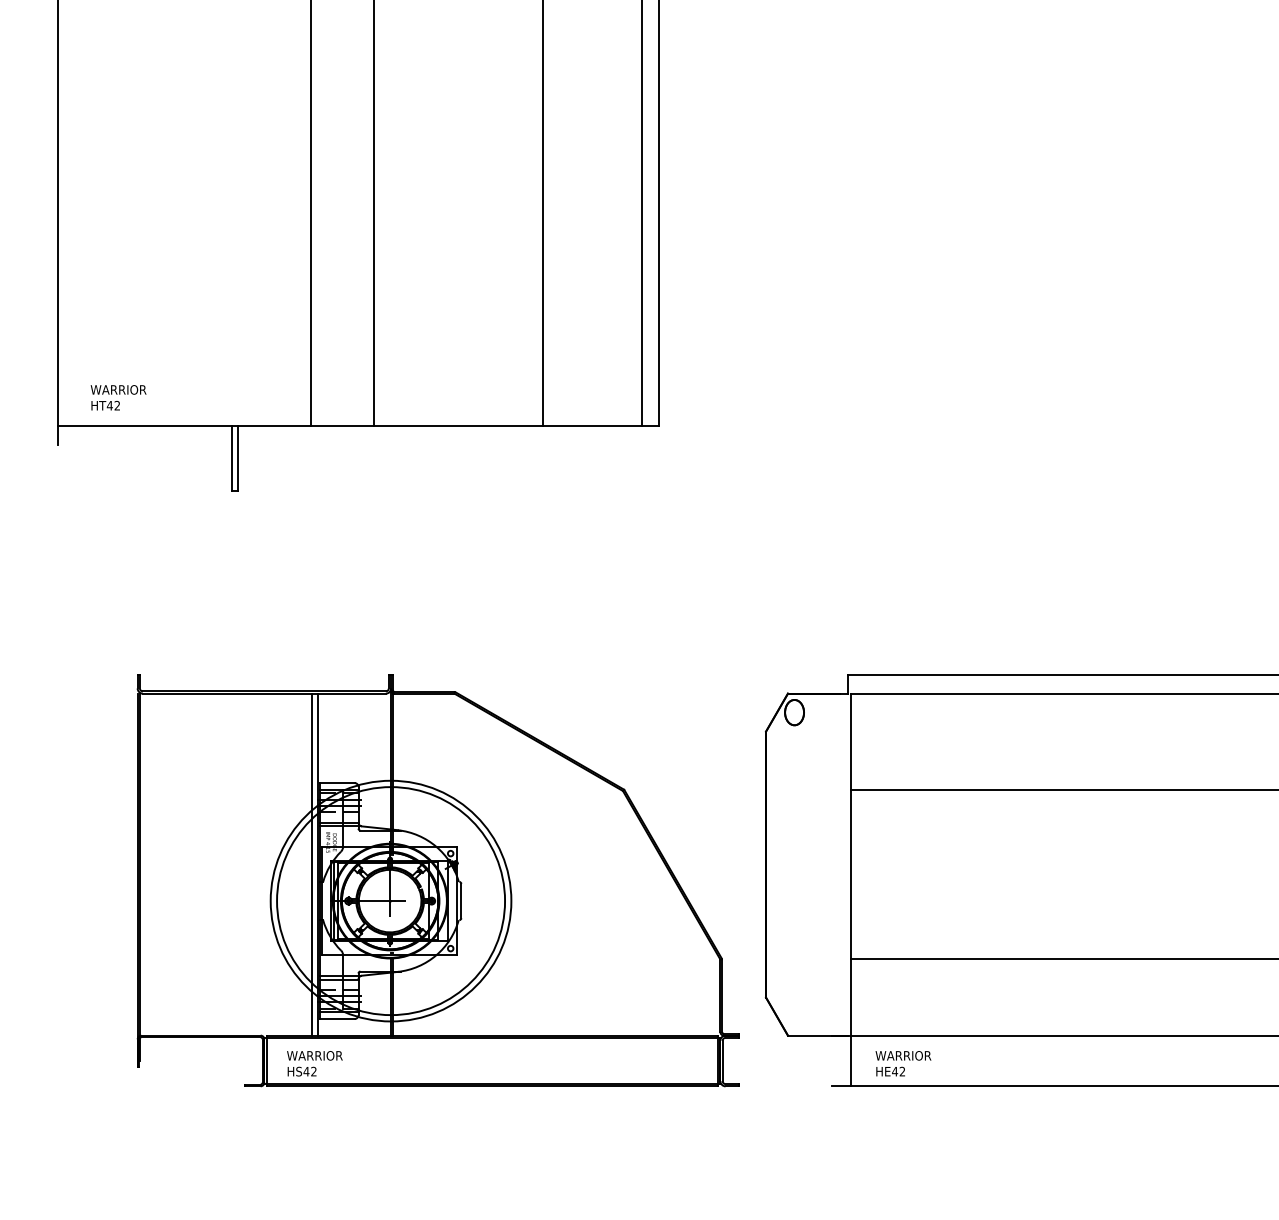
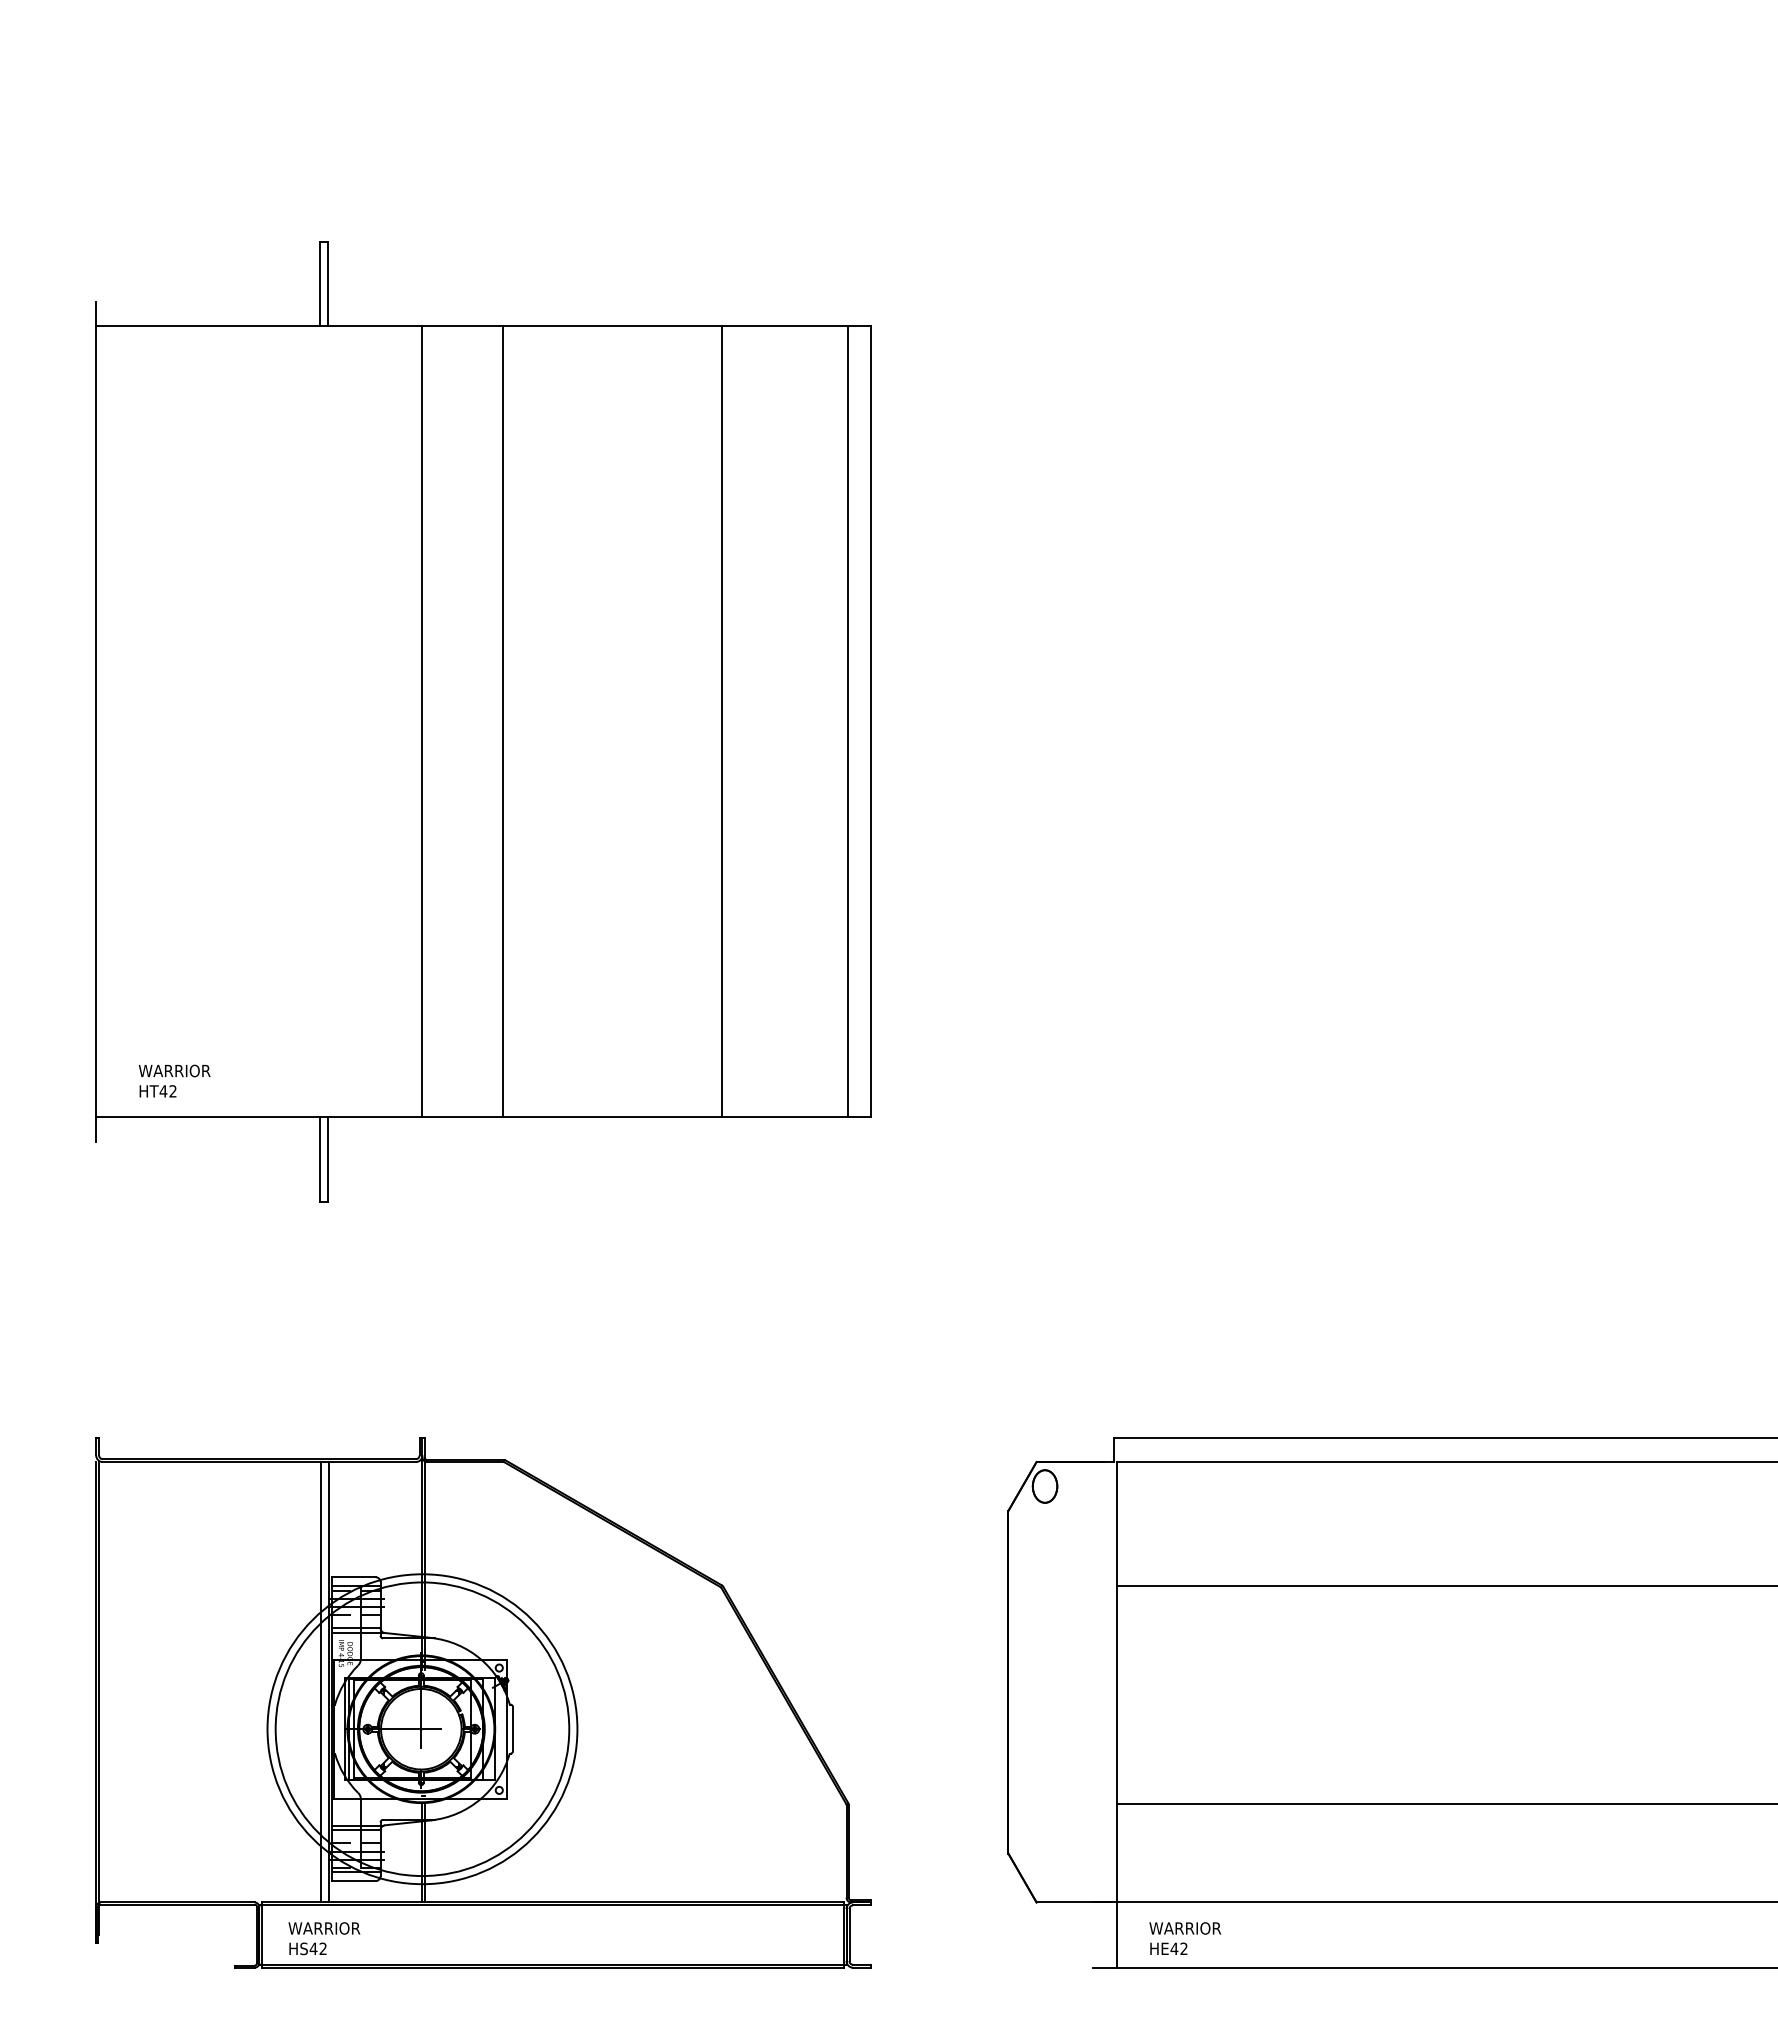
part: (438, 880) -> (483, 1702), moved

